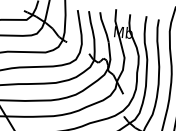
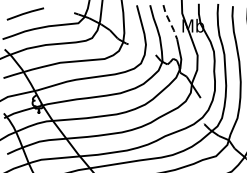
line: (104, 27) -> (170, 22), solid -> dashed

